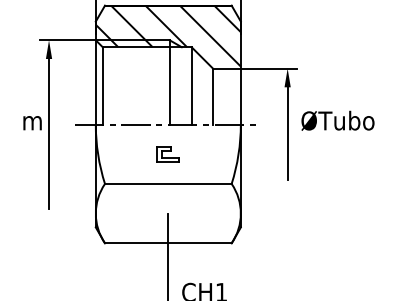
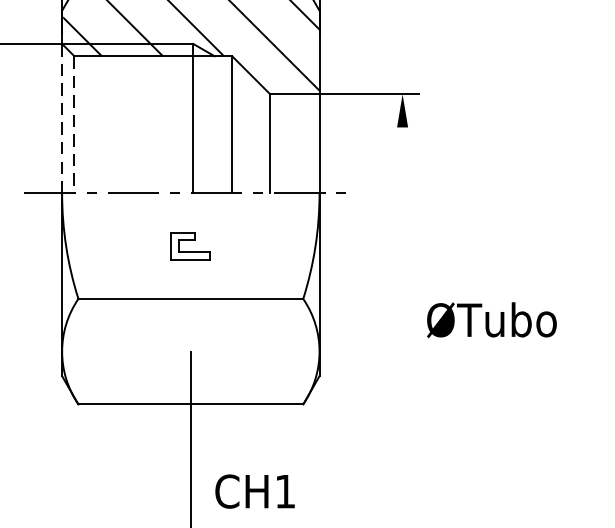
line: (95, 81) -> (61, 117), solid -> dashed
line: (102, 85) -> (73, 124), solid -> dashed
text: (337, 120) -> (491, 319), moved
line: (287, 133) -> (402, 209), removed

